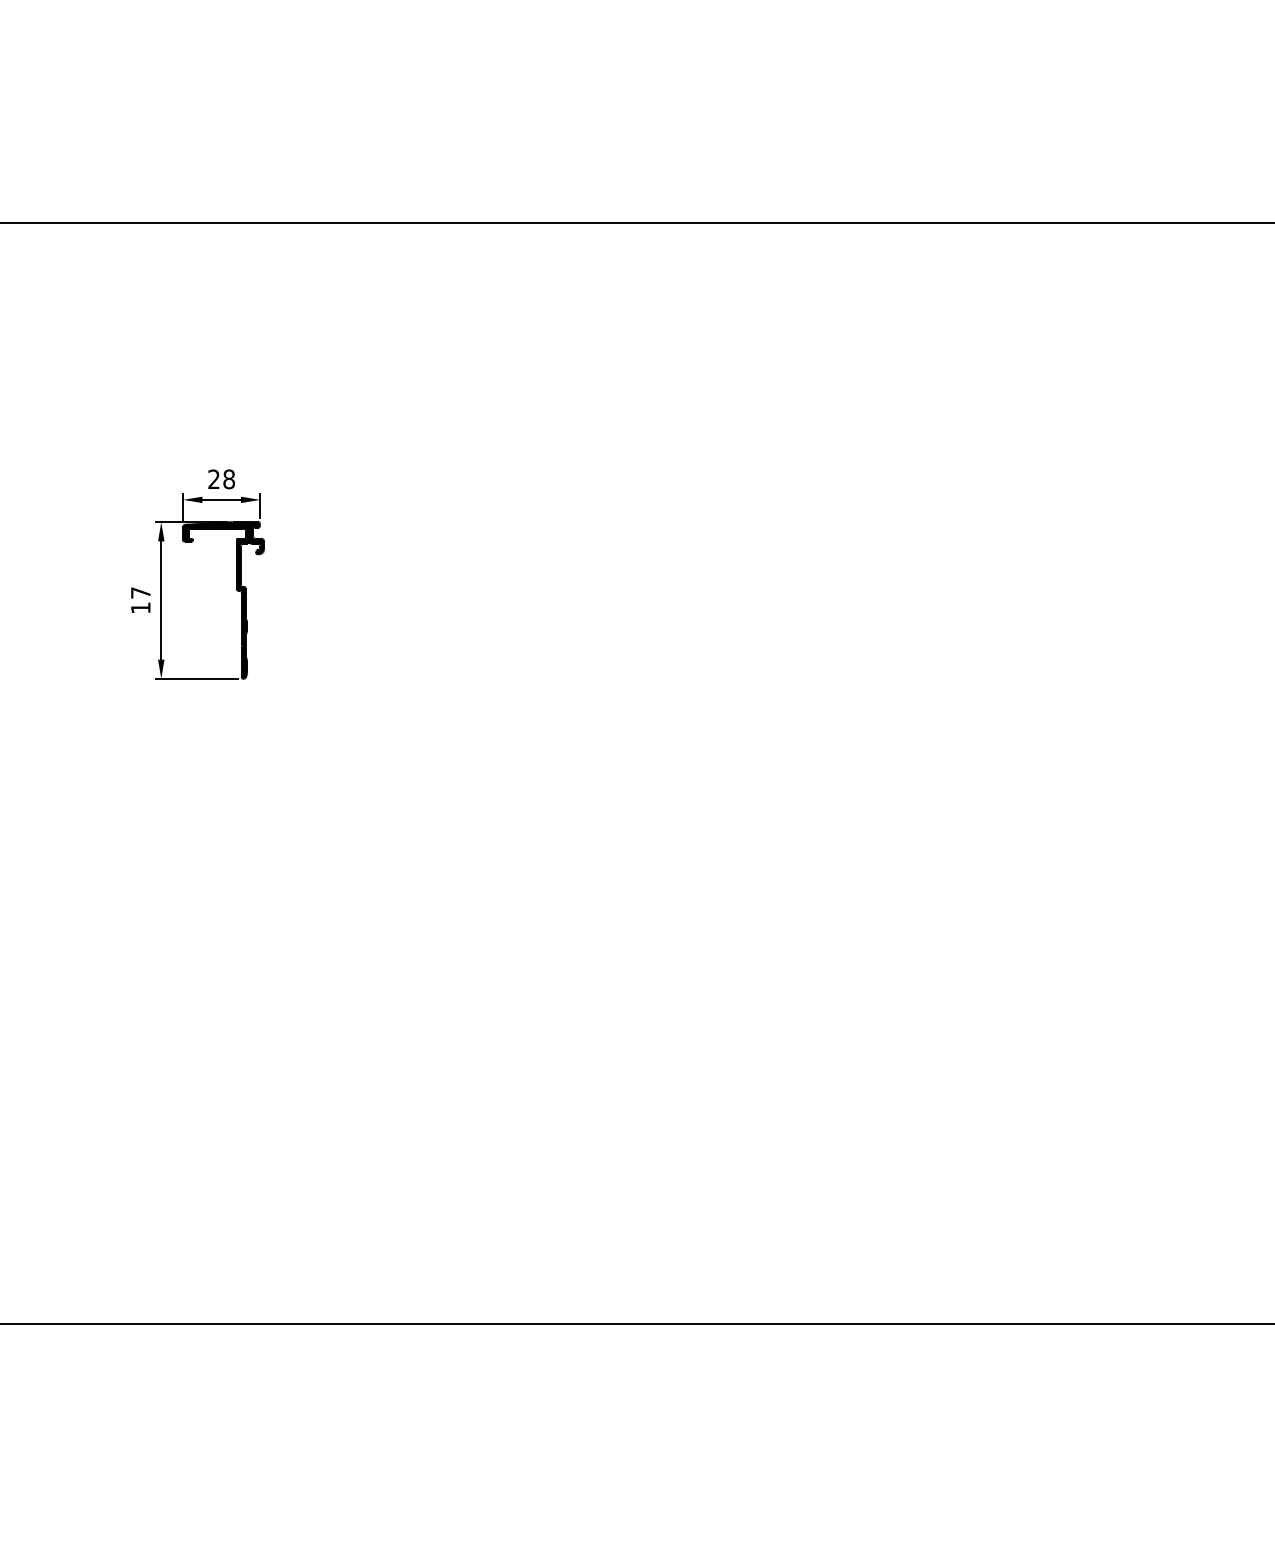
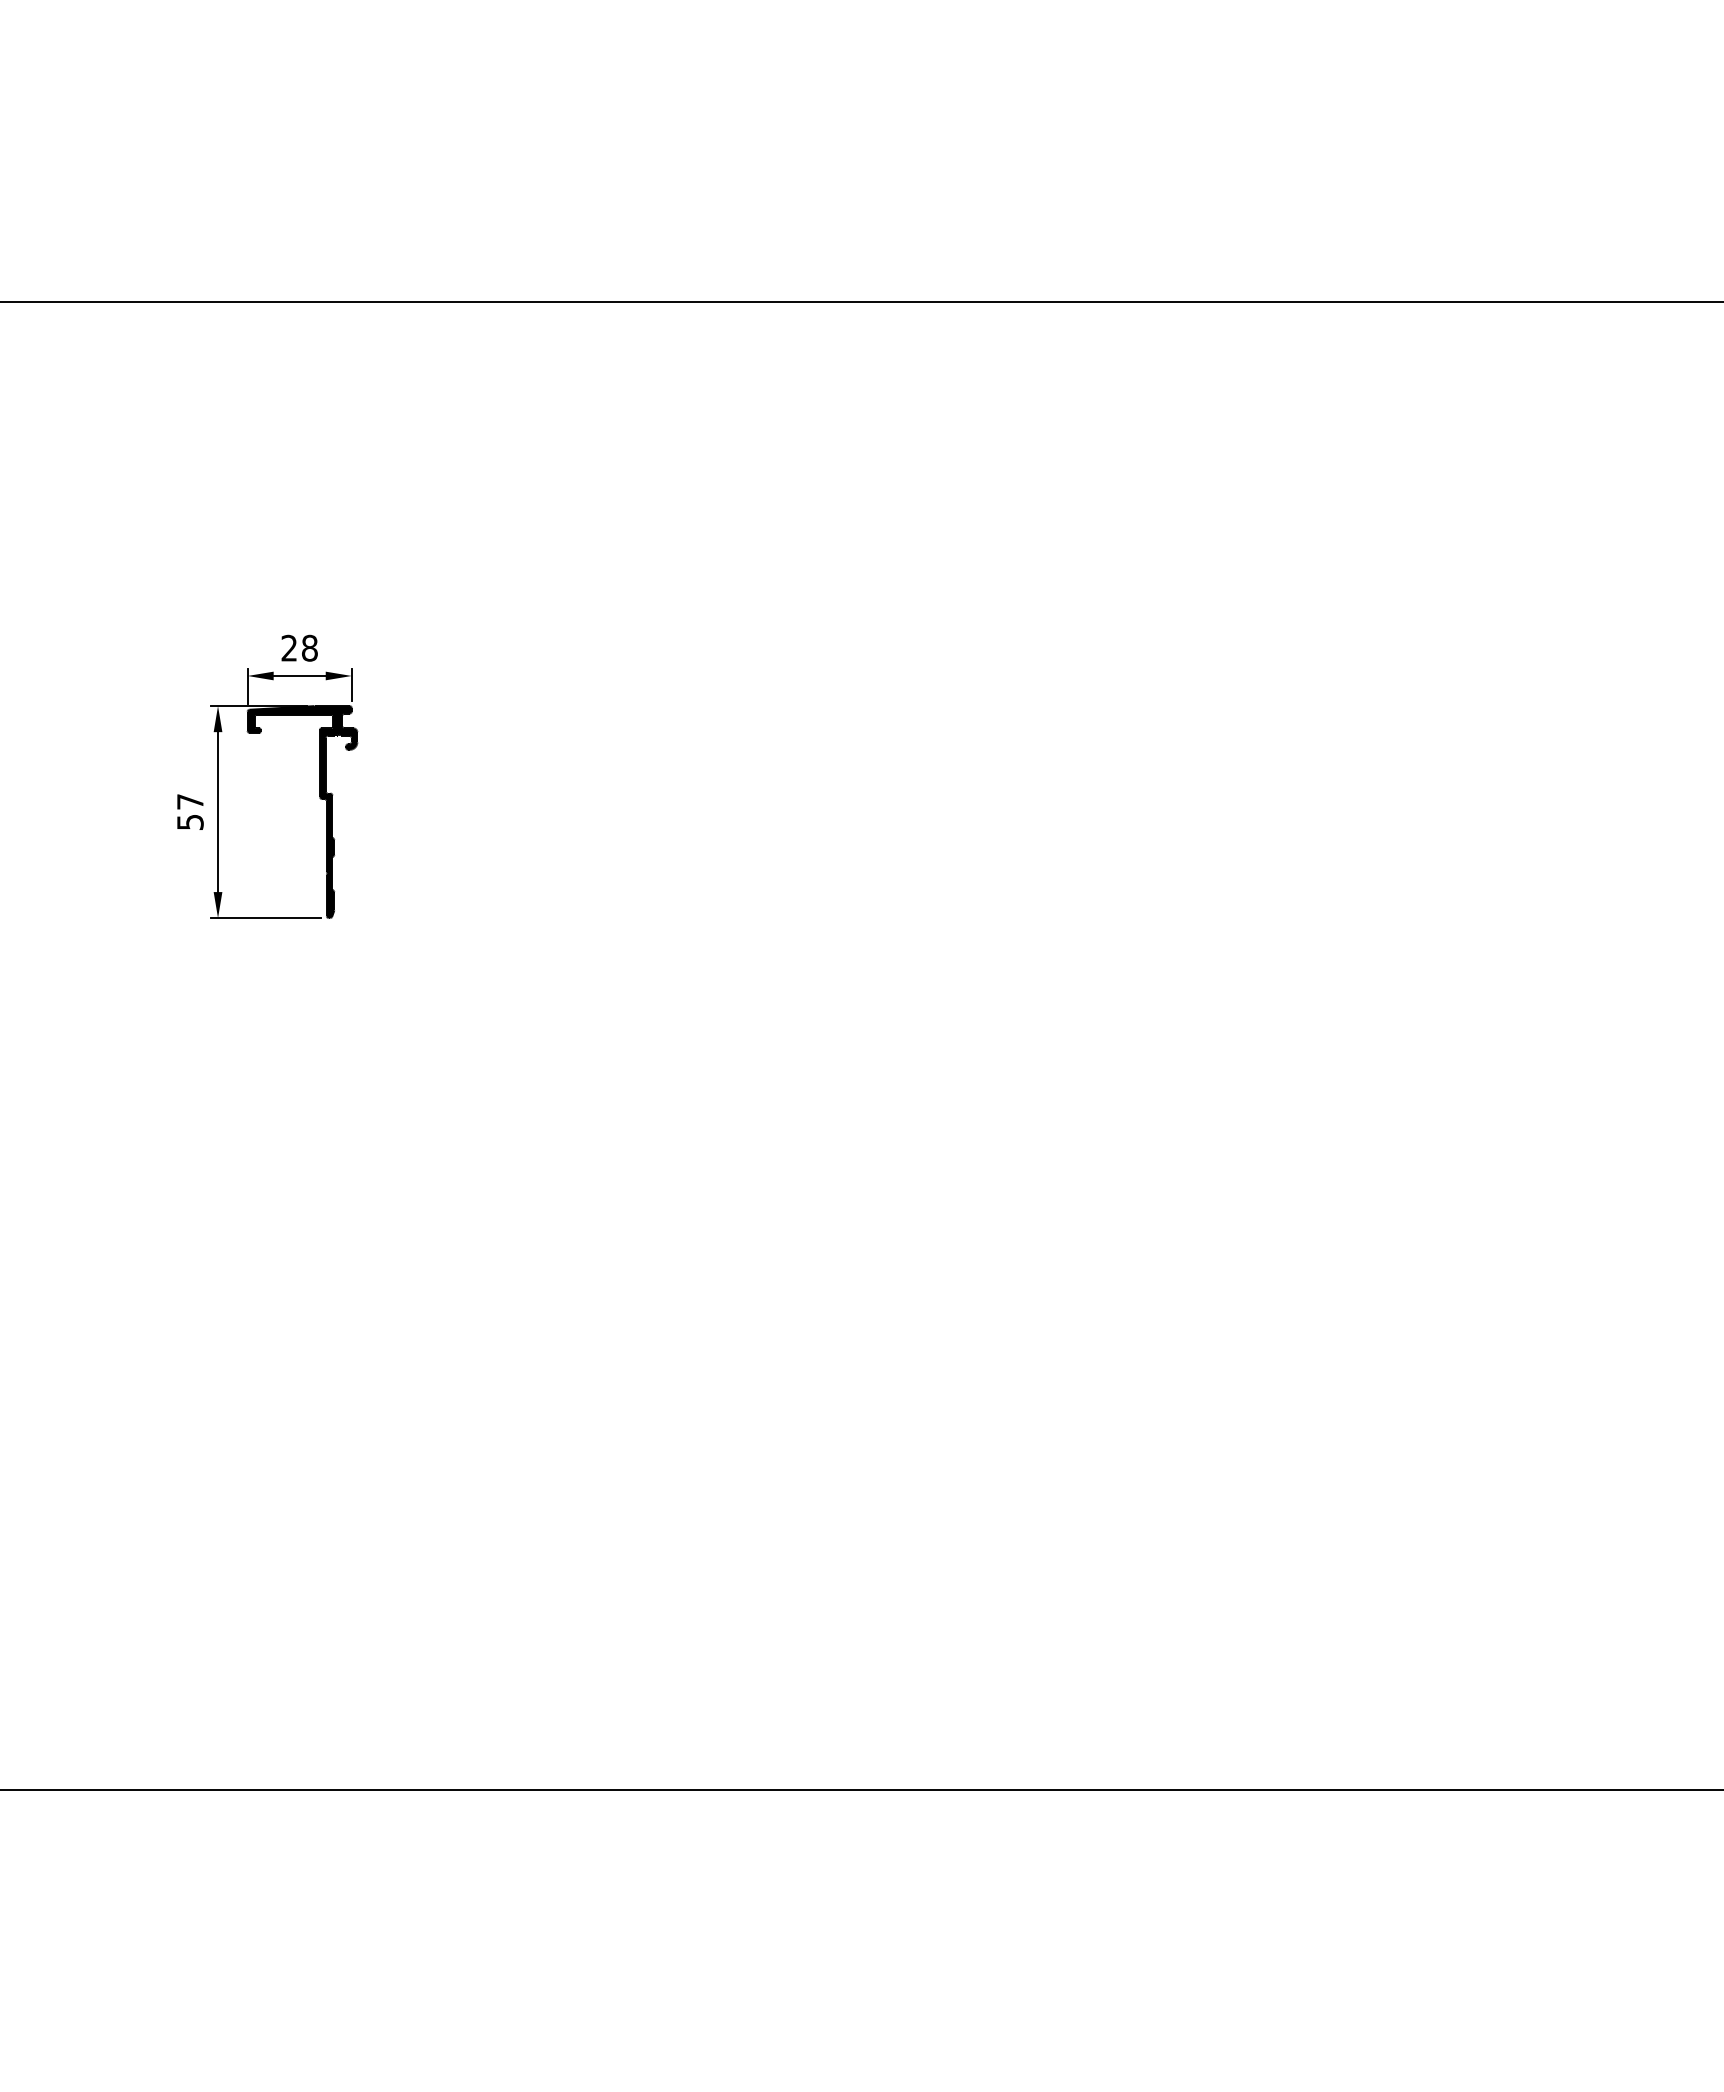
text: (140, 608) -> (190, 822), 17 -> 57

